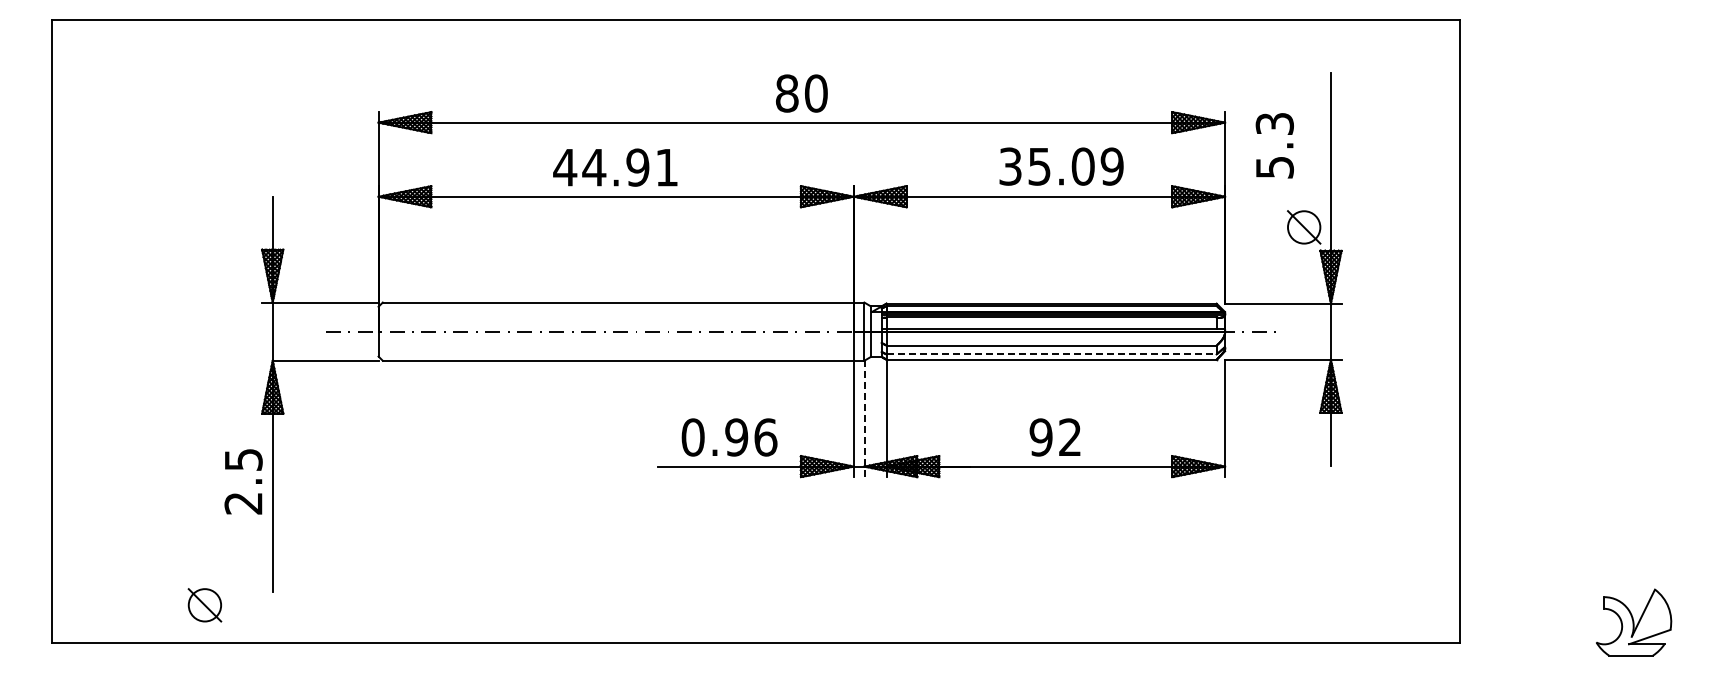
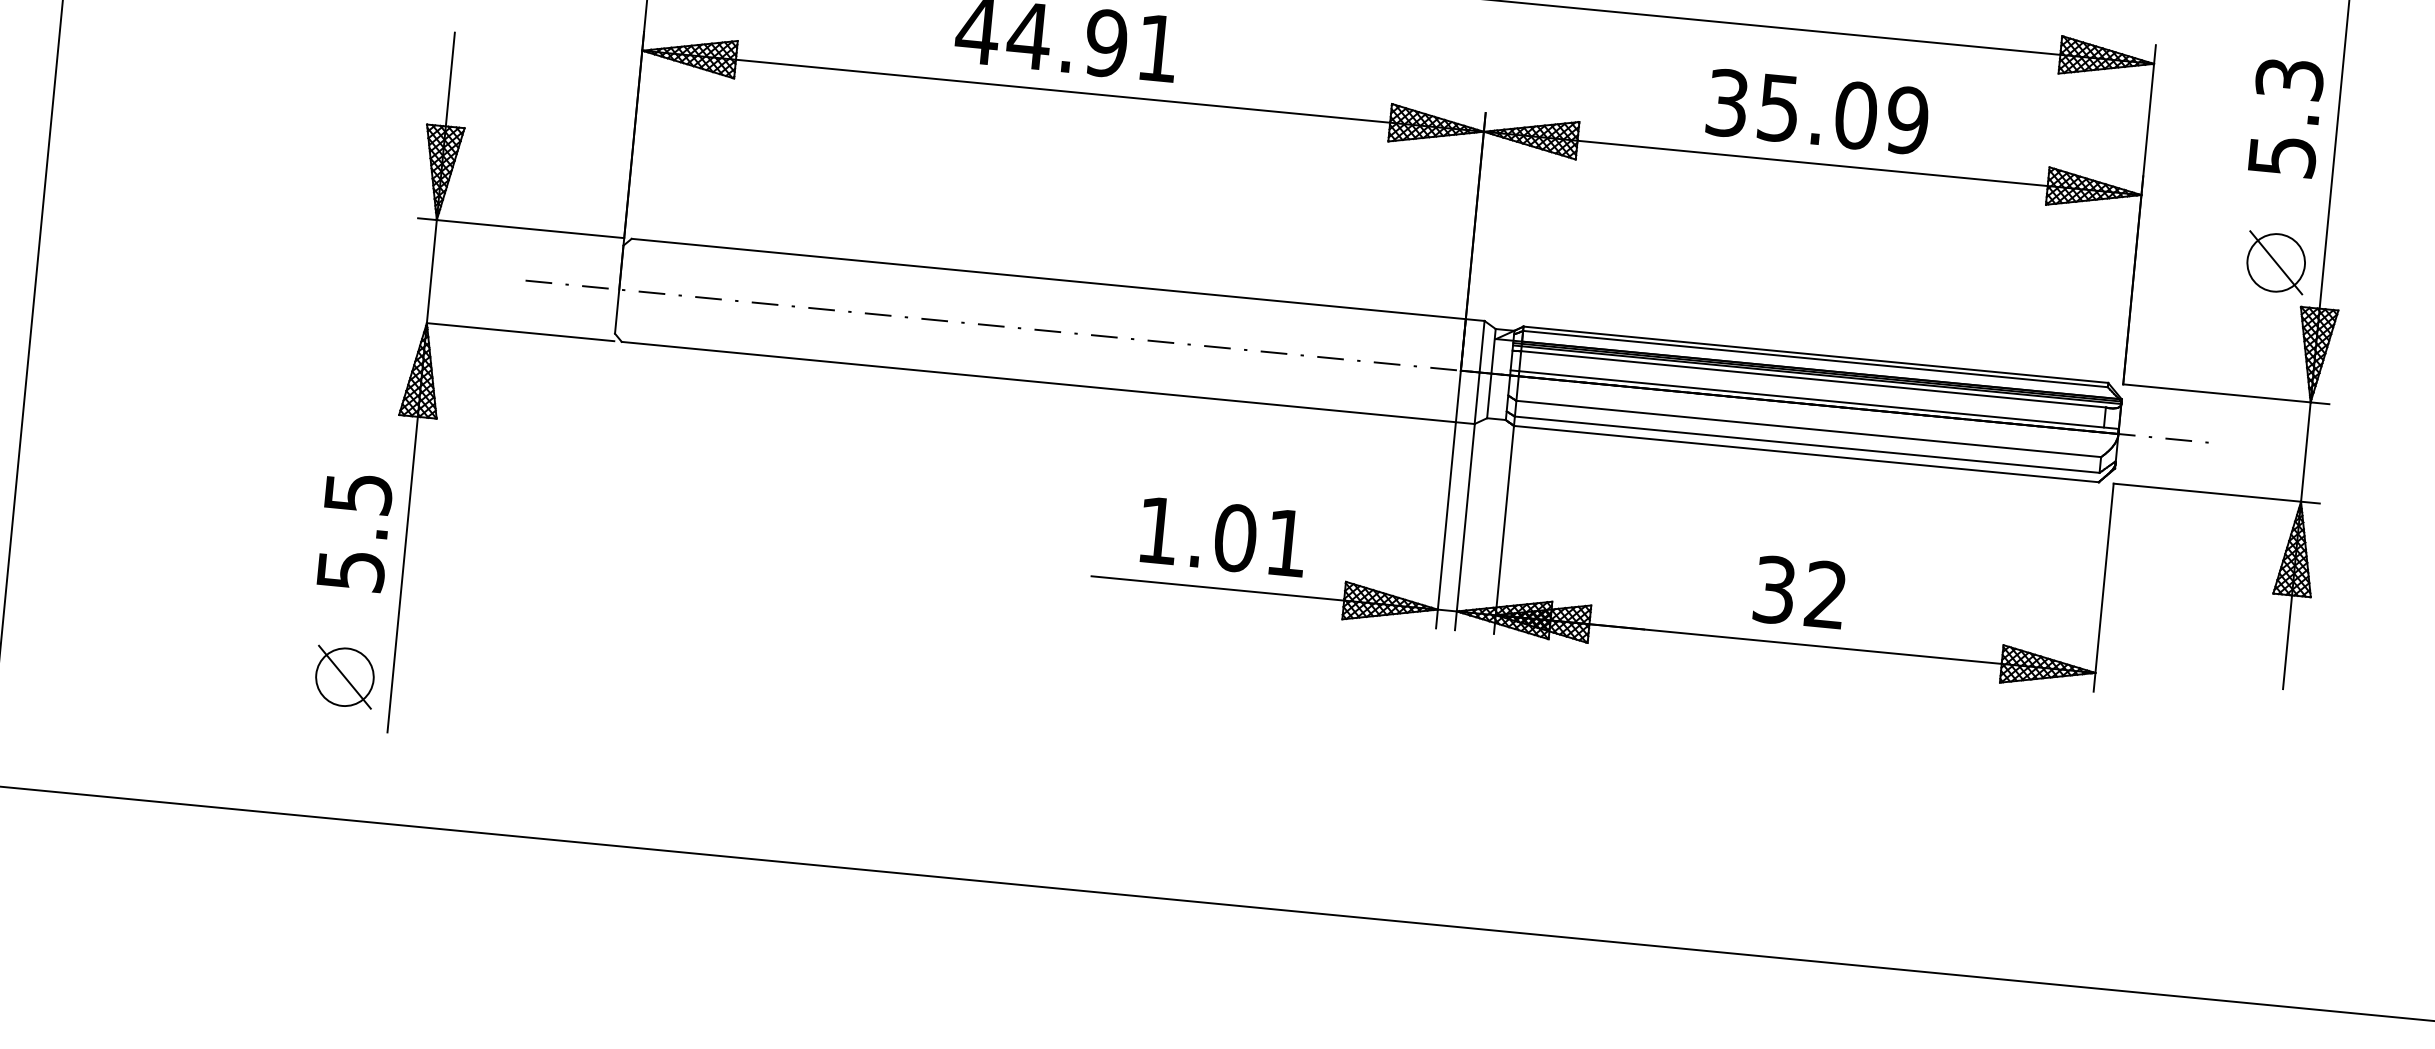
text: (1274, 145) -> (2285, 117), moved
text: (1061, 166) -> (1817, 111), moved
line: (1052, 354) -> (1808, 444), dashed -> solid
line: (864, 418) -> (1464, 526), dashed -> solid
text: (729, 437) -> (1222, 536), 0.96 -> 1.01
text: (1040, 437) -> (1773, 589), 92 -> 32
text: (243, 503) -> (350, 570), 2.5 -> 5.5
part: (204, 605) -> (344, 677), moved

